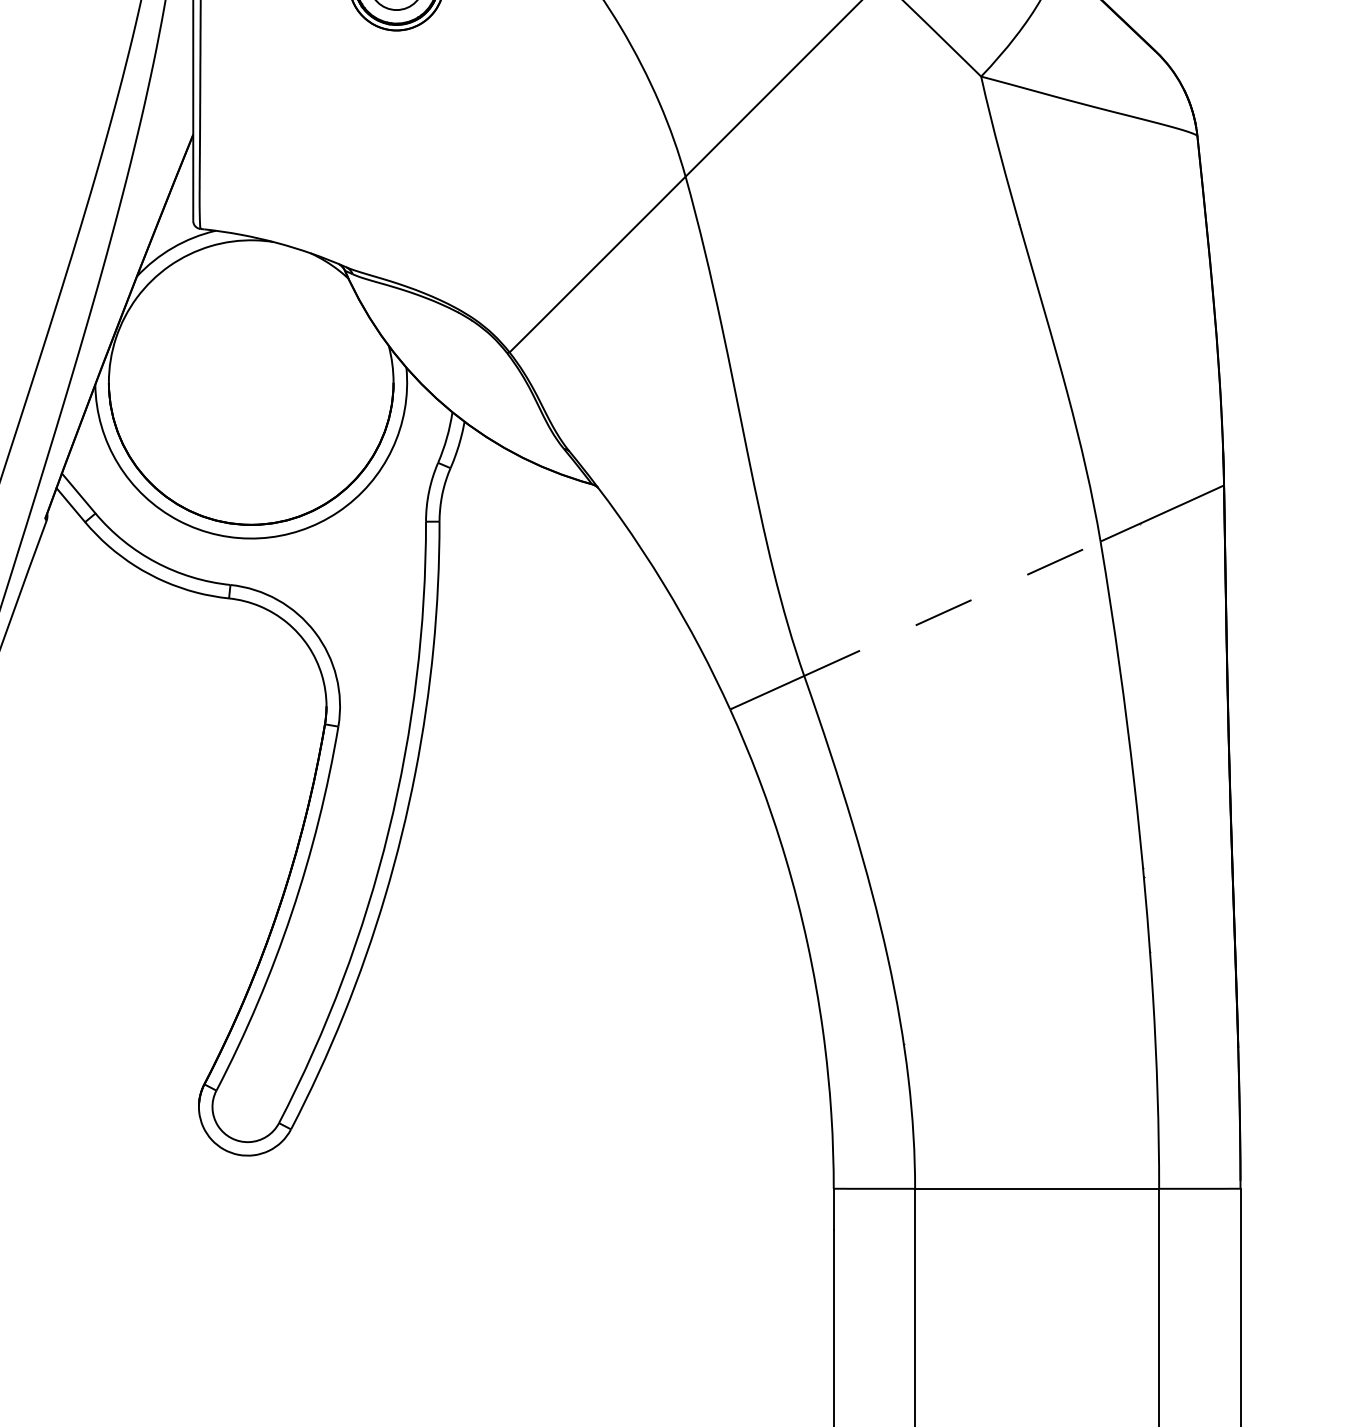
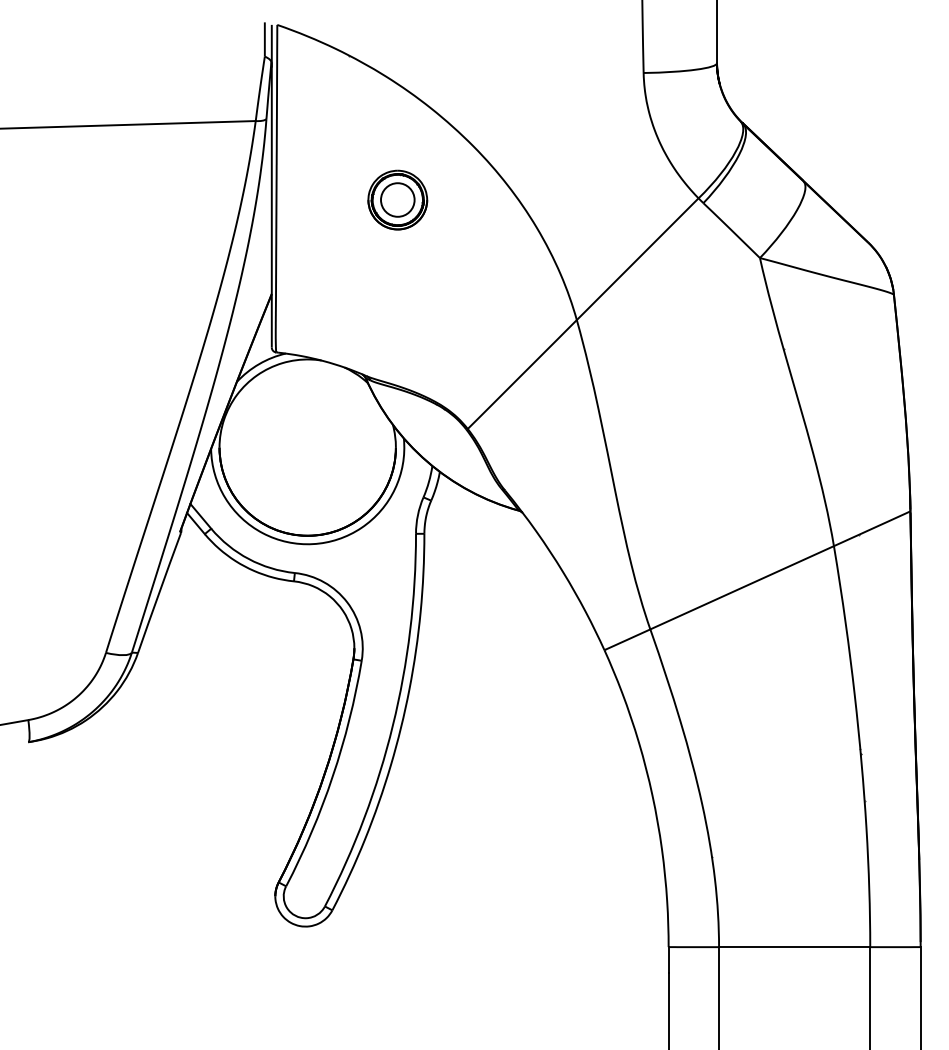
line: (952, 608) -> (742, 587), dashed -> solid

